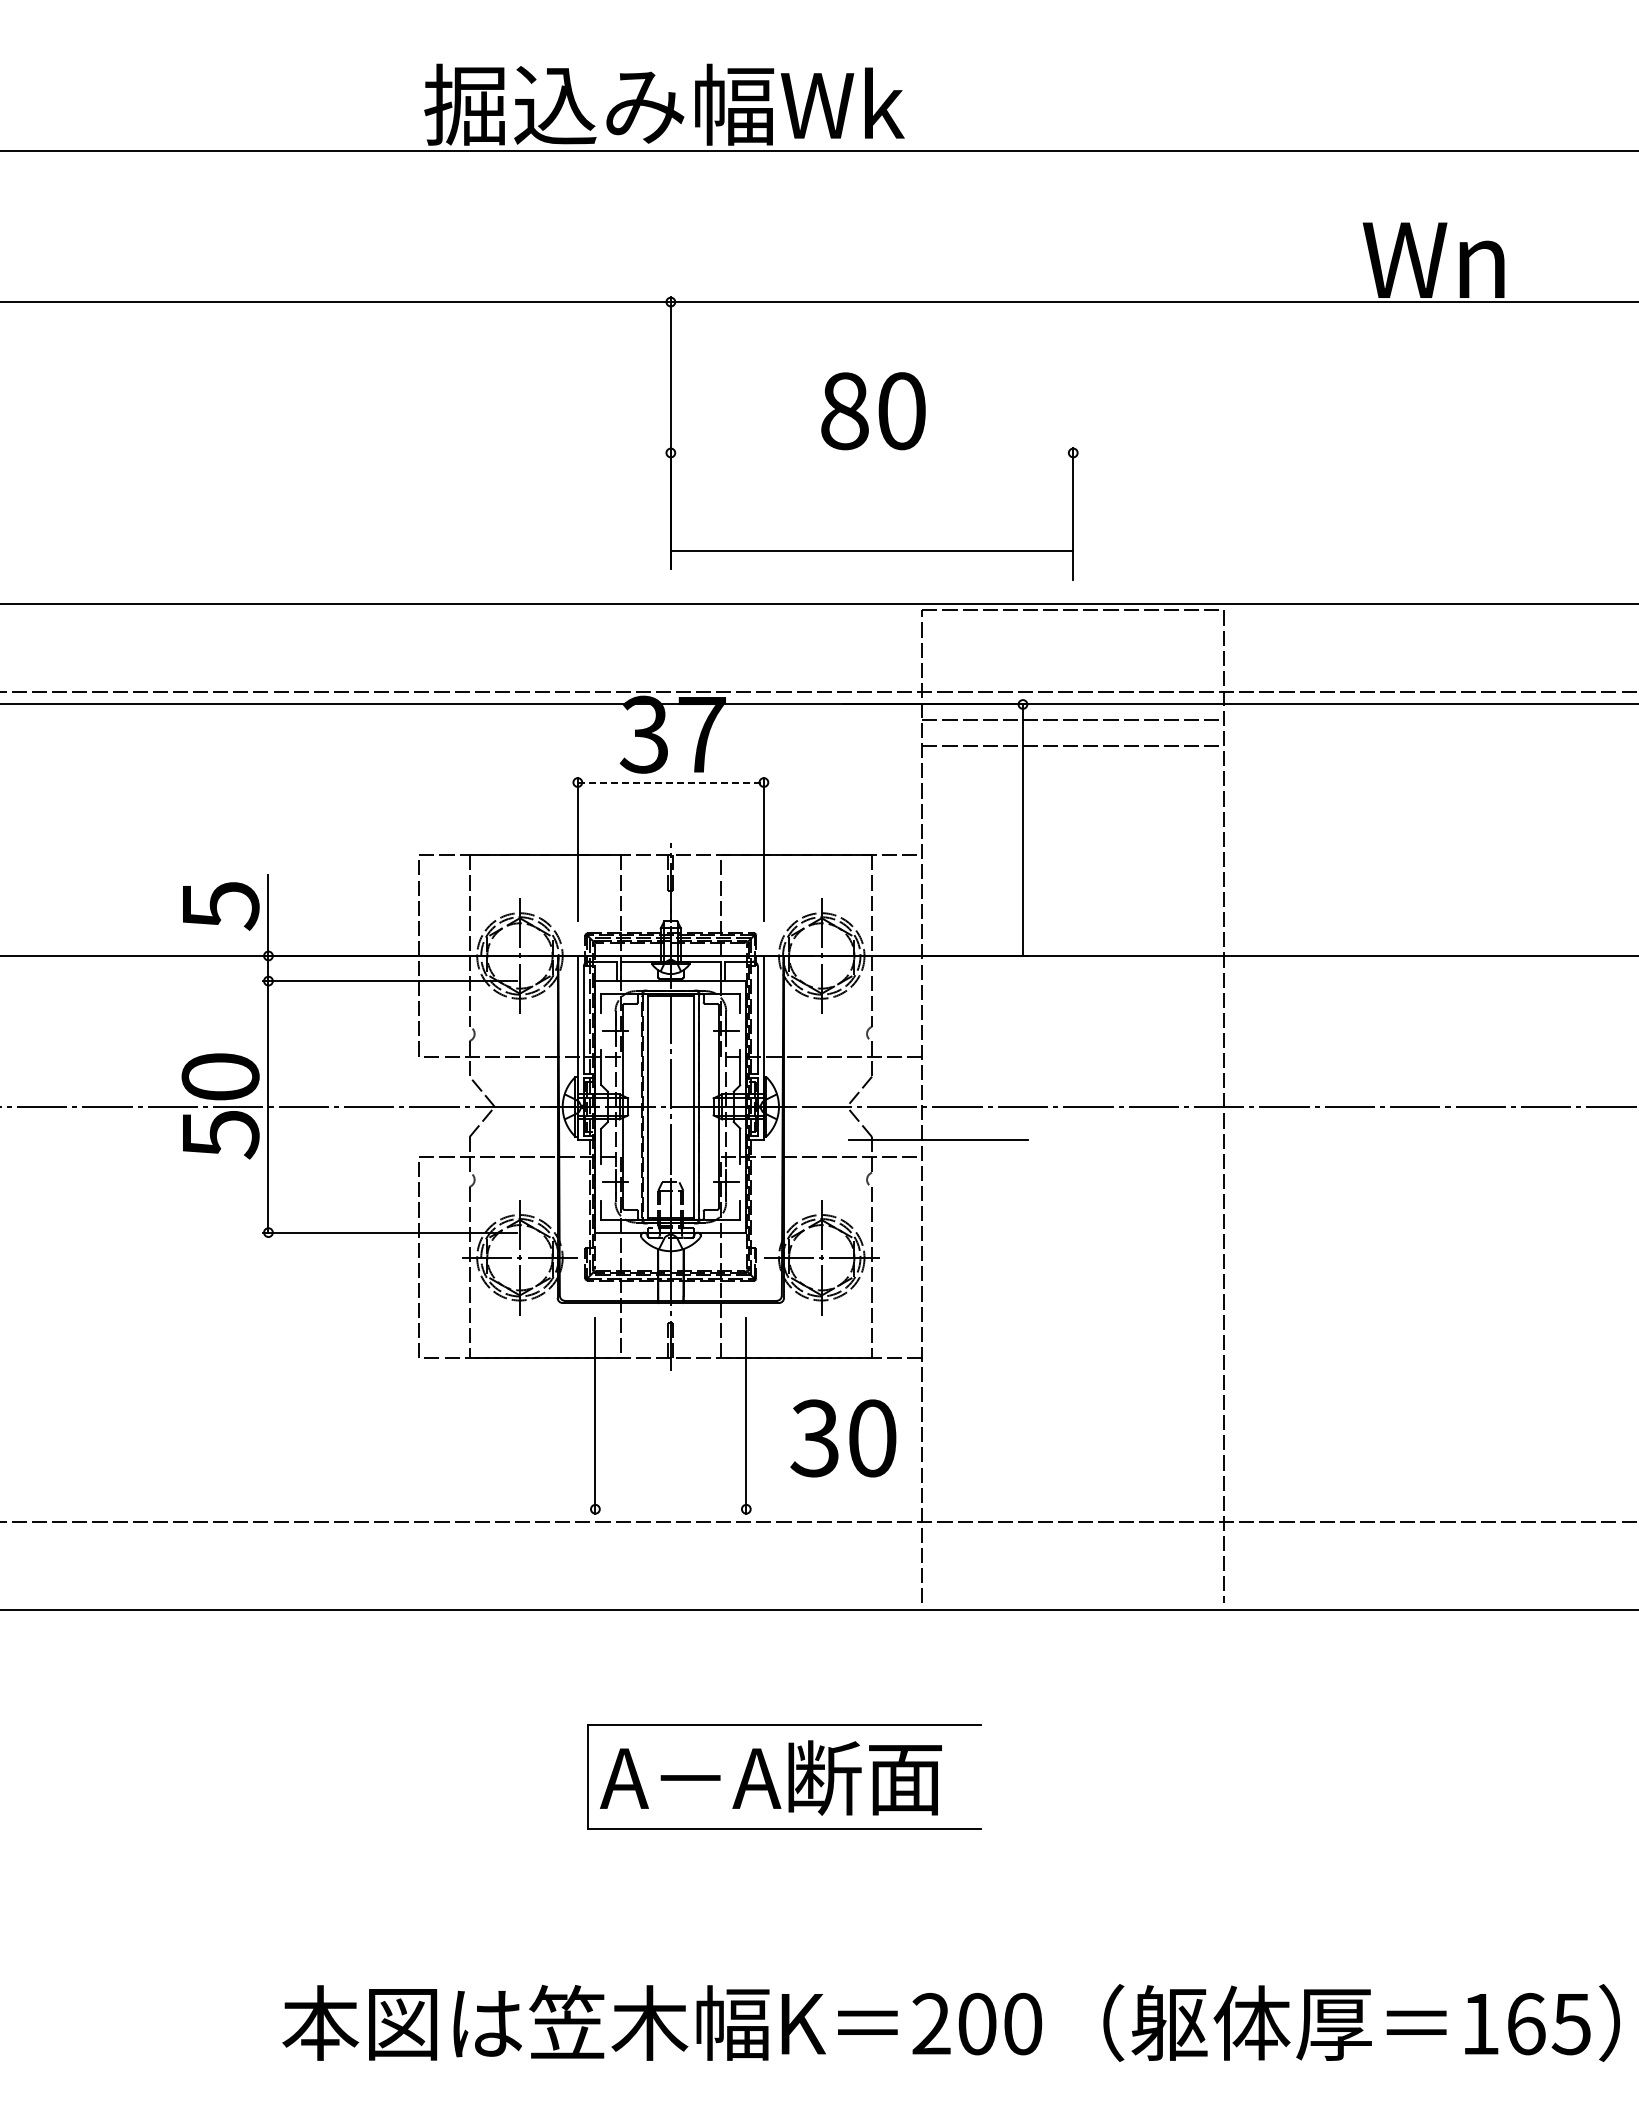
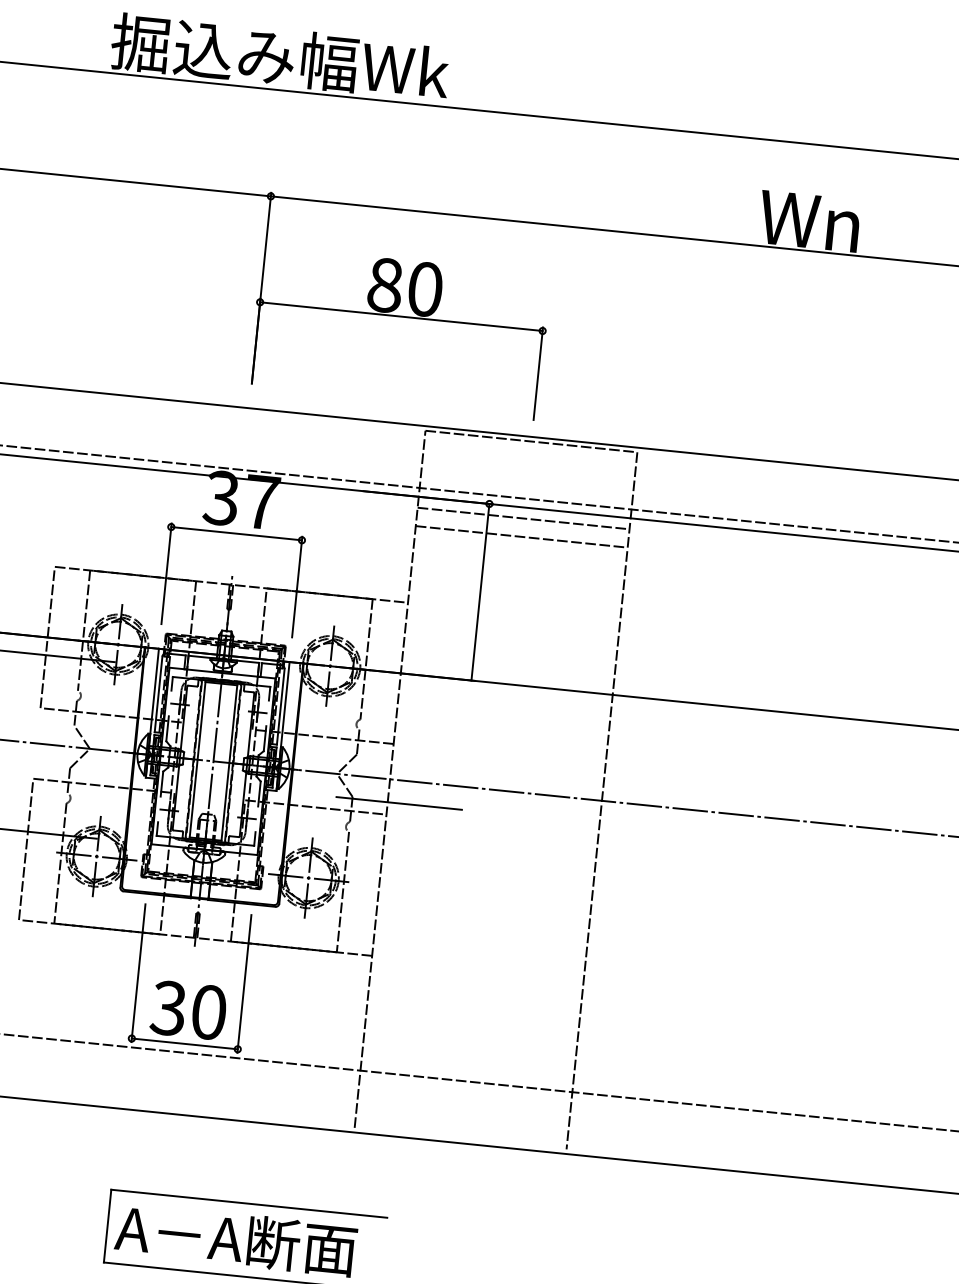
line: (871, 550) -> (401, 316), moved
line: (671, 782) -> (237, 533), dashed -> solid
text: (843, 1438) -> (188, 1010), moved
line: (670, 1509) -> (184, 1044), added

